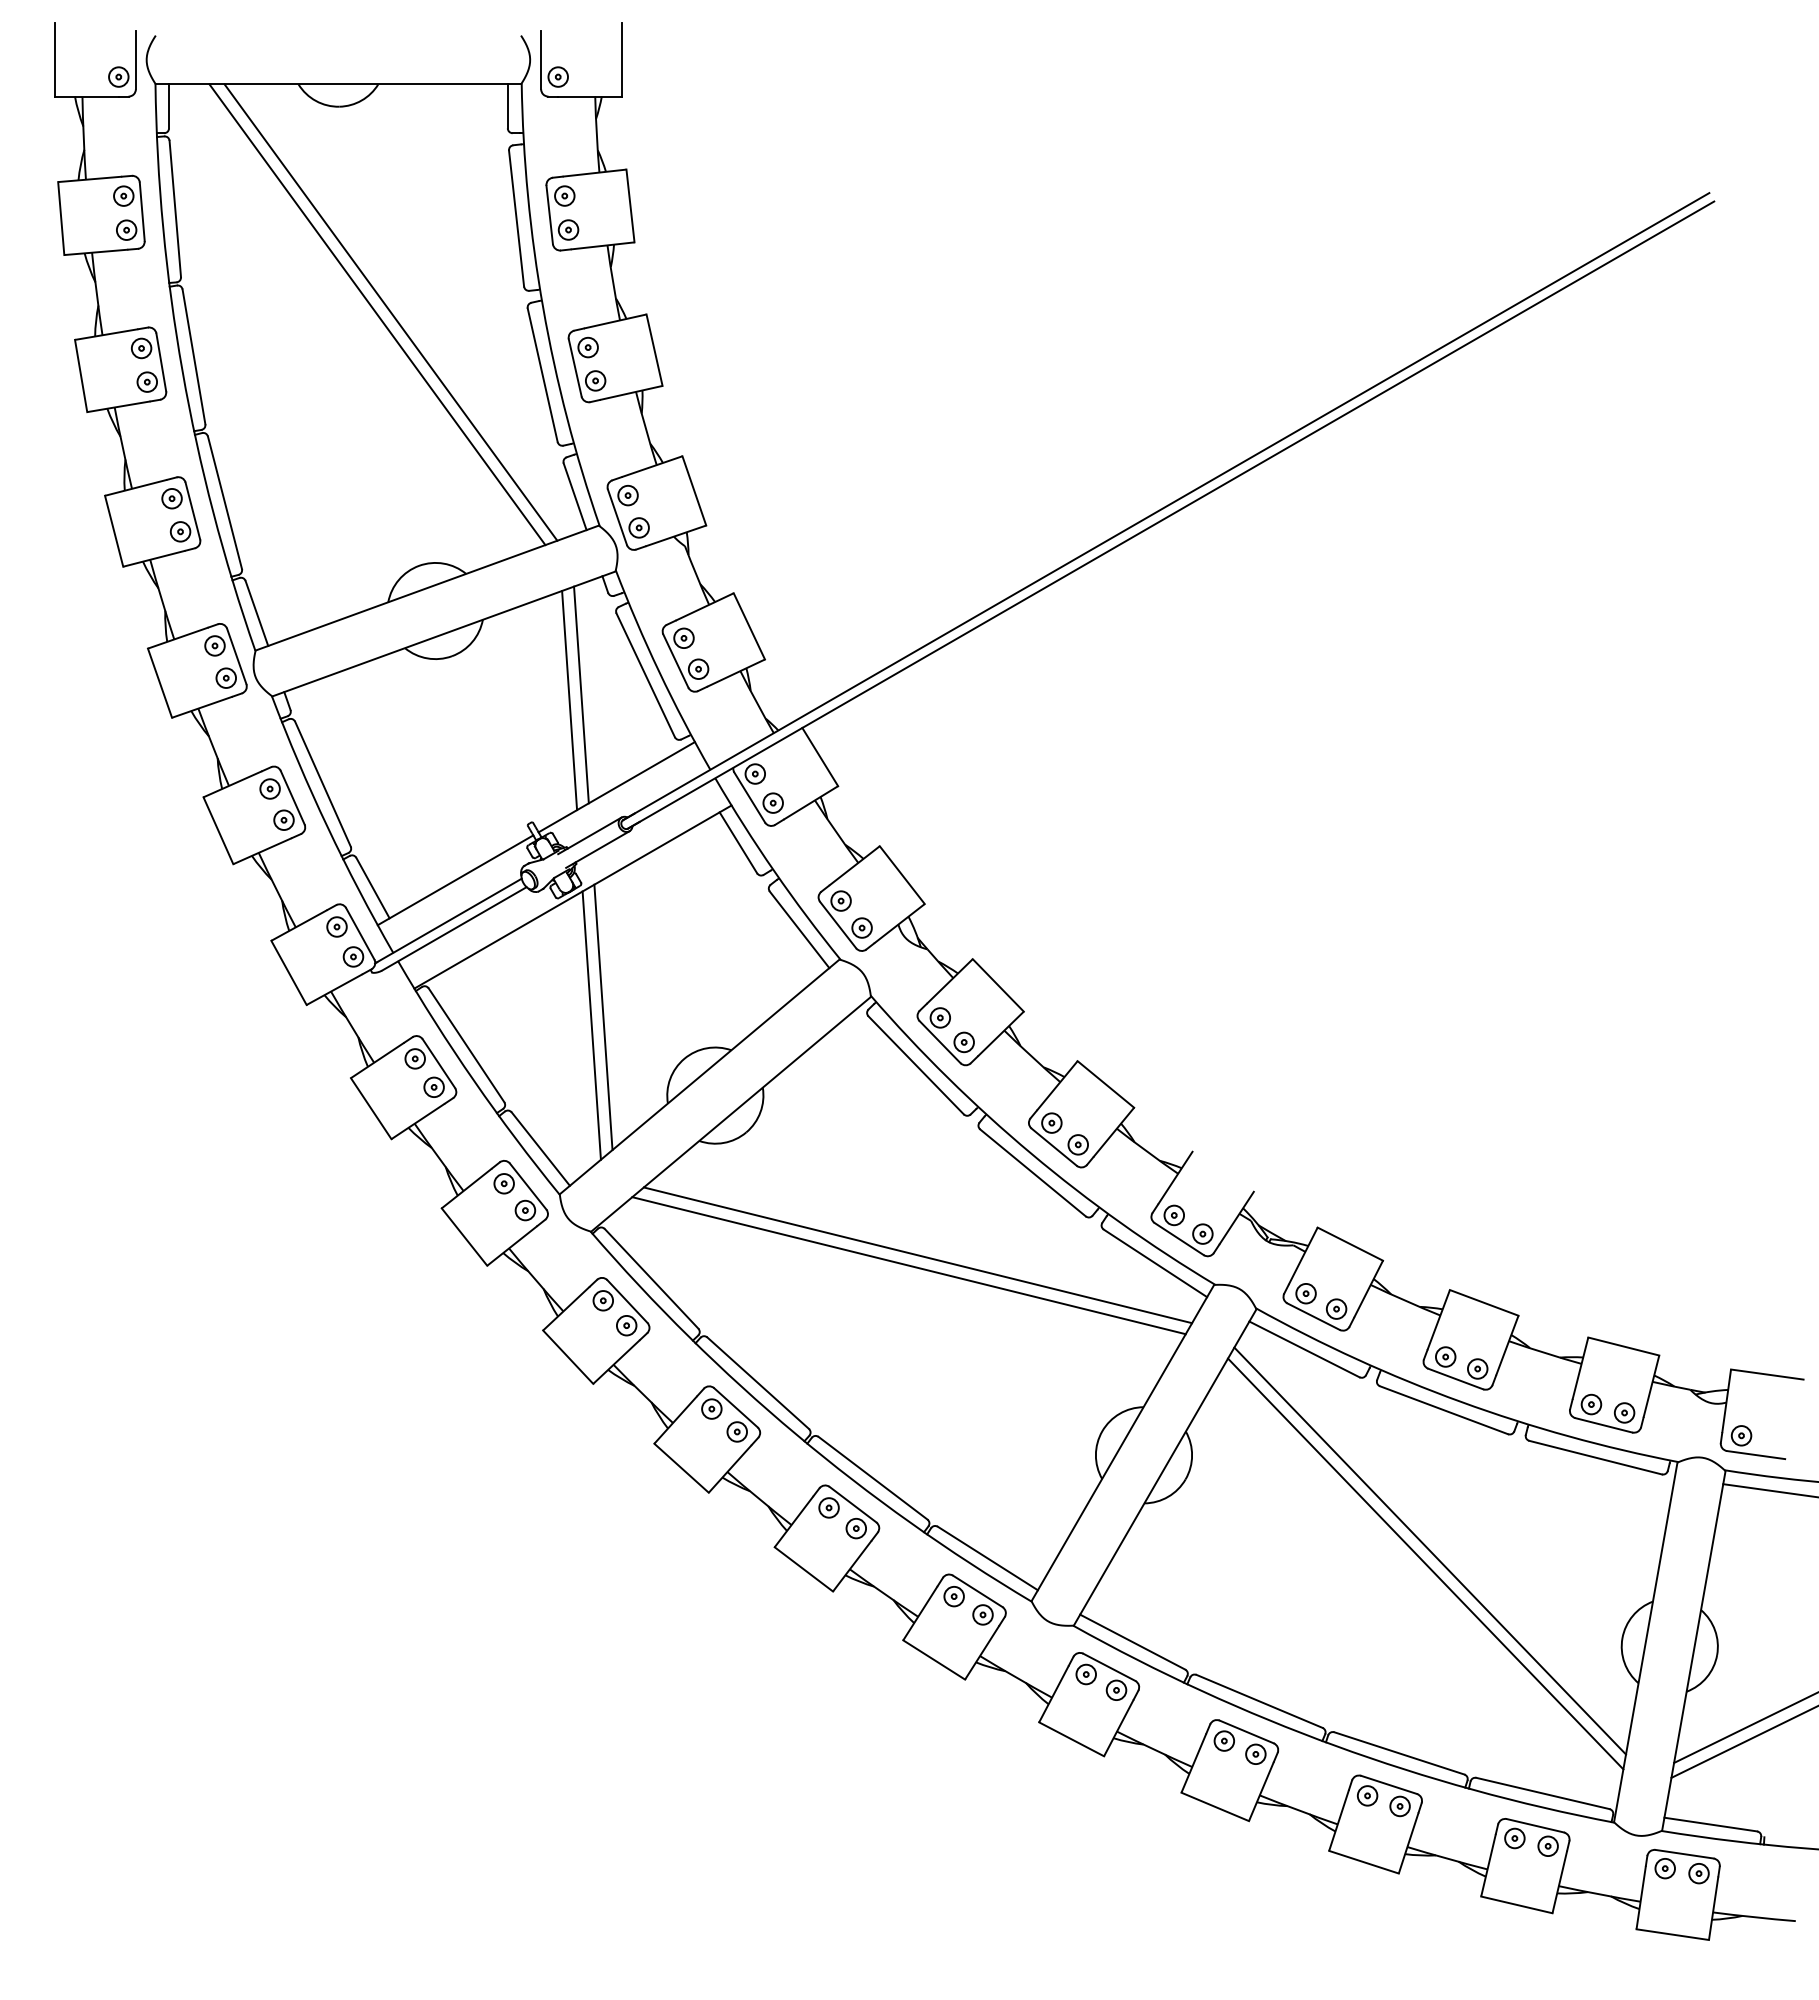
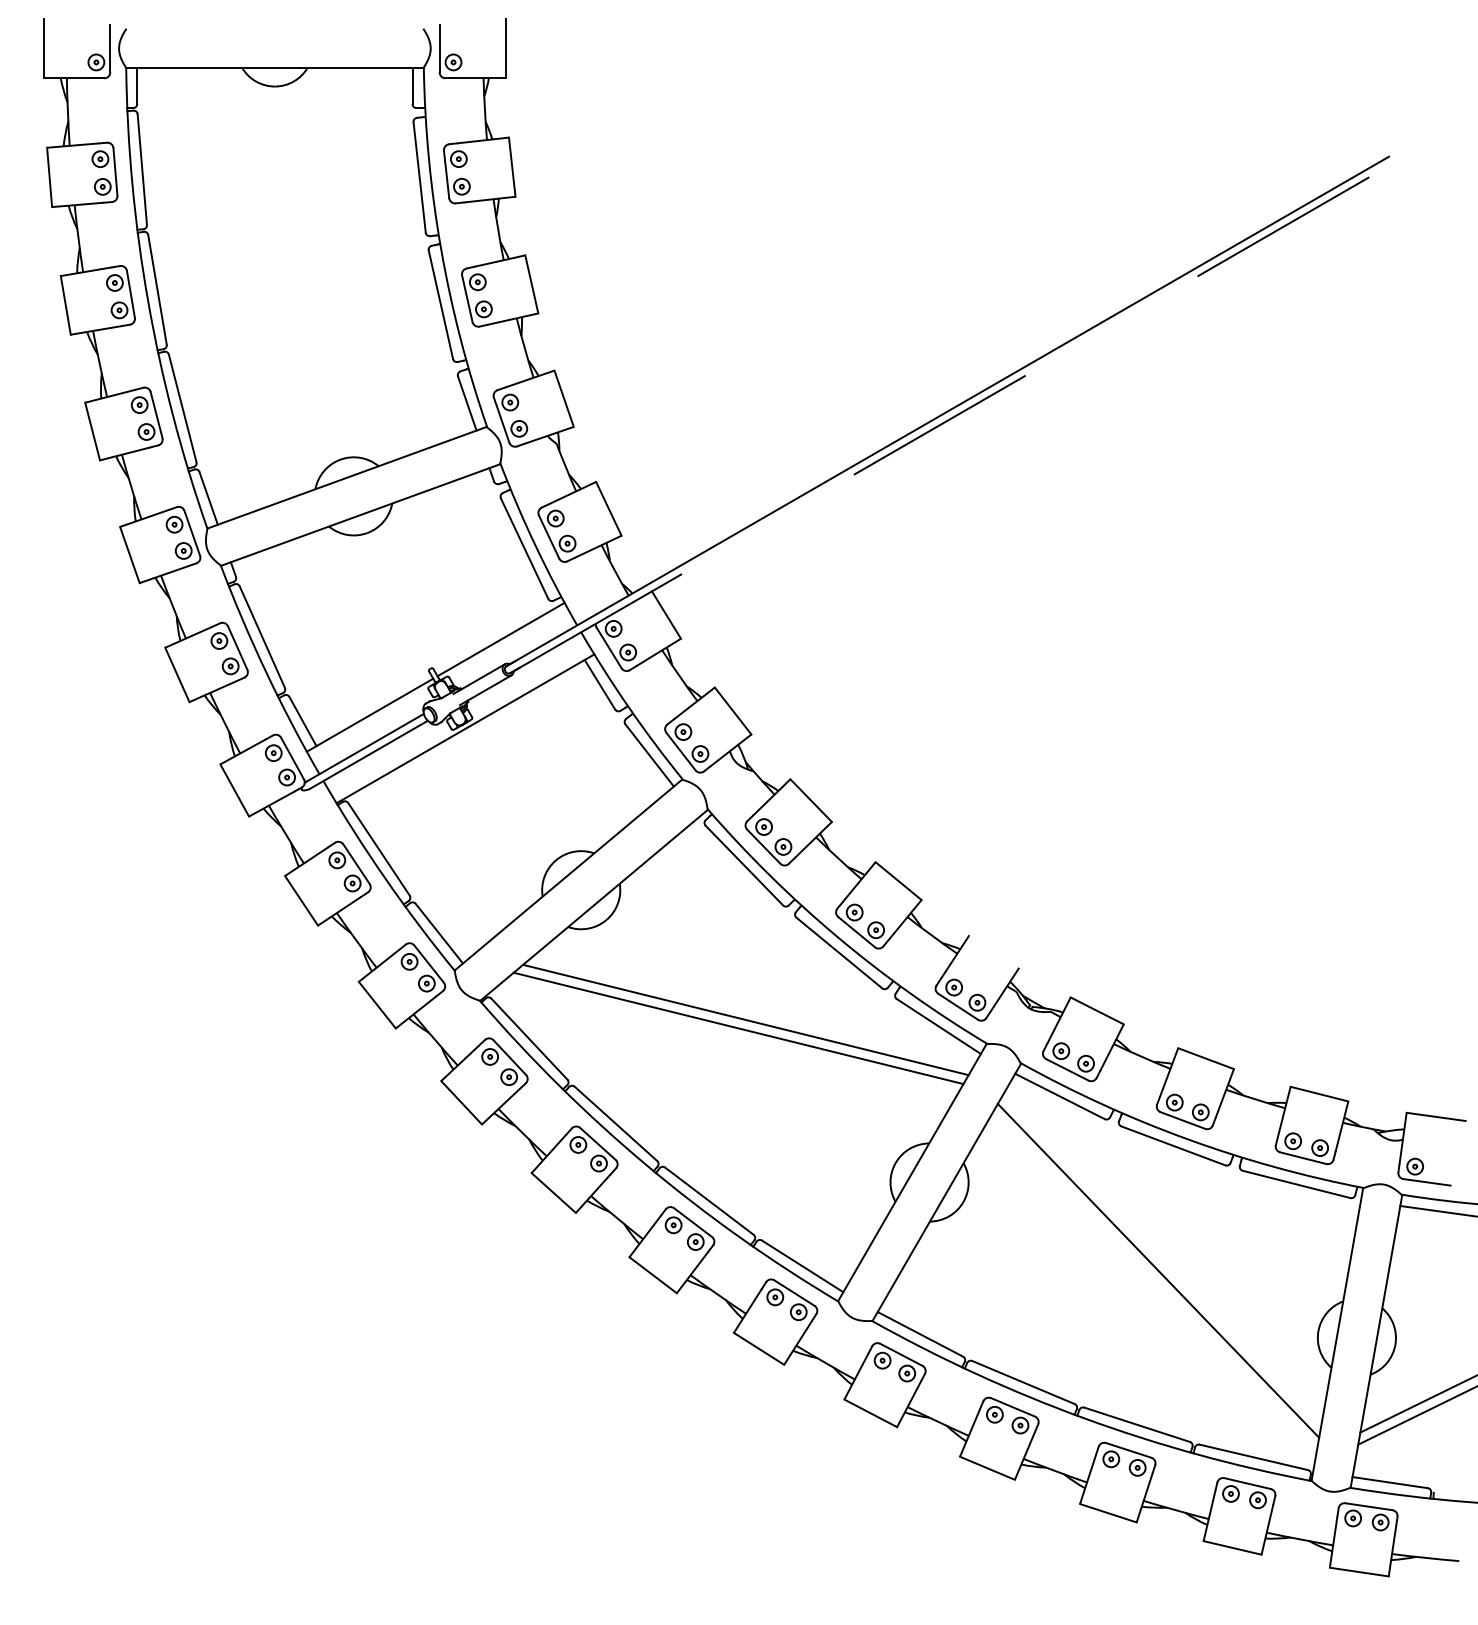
line: (390, 312) -> (317, 253), removed
line: (377, 314) -> (306, 255), removed
line: (1171, 514) -> (951, 417), solid -> dashed
line: (581, 694) -> (472, 564), removed
line: (569, 700) -> (462, 569), removed
line: (603, 1017) -> (490, 826), removed
line: (591, 1025) -> (480, 833), removed
line: (1430, 1550) -> (1162, 1259), removed

